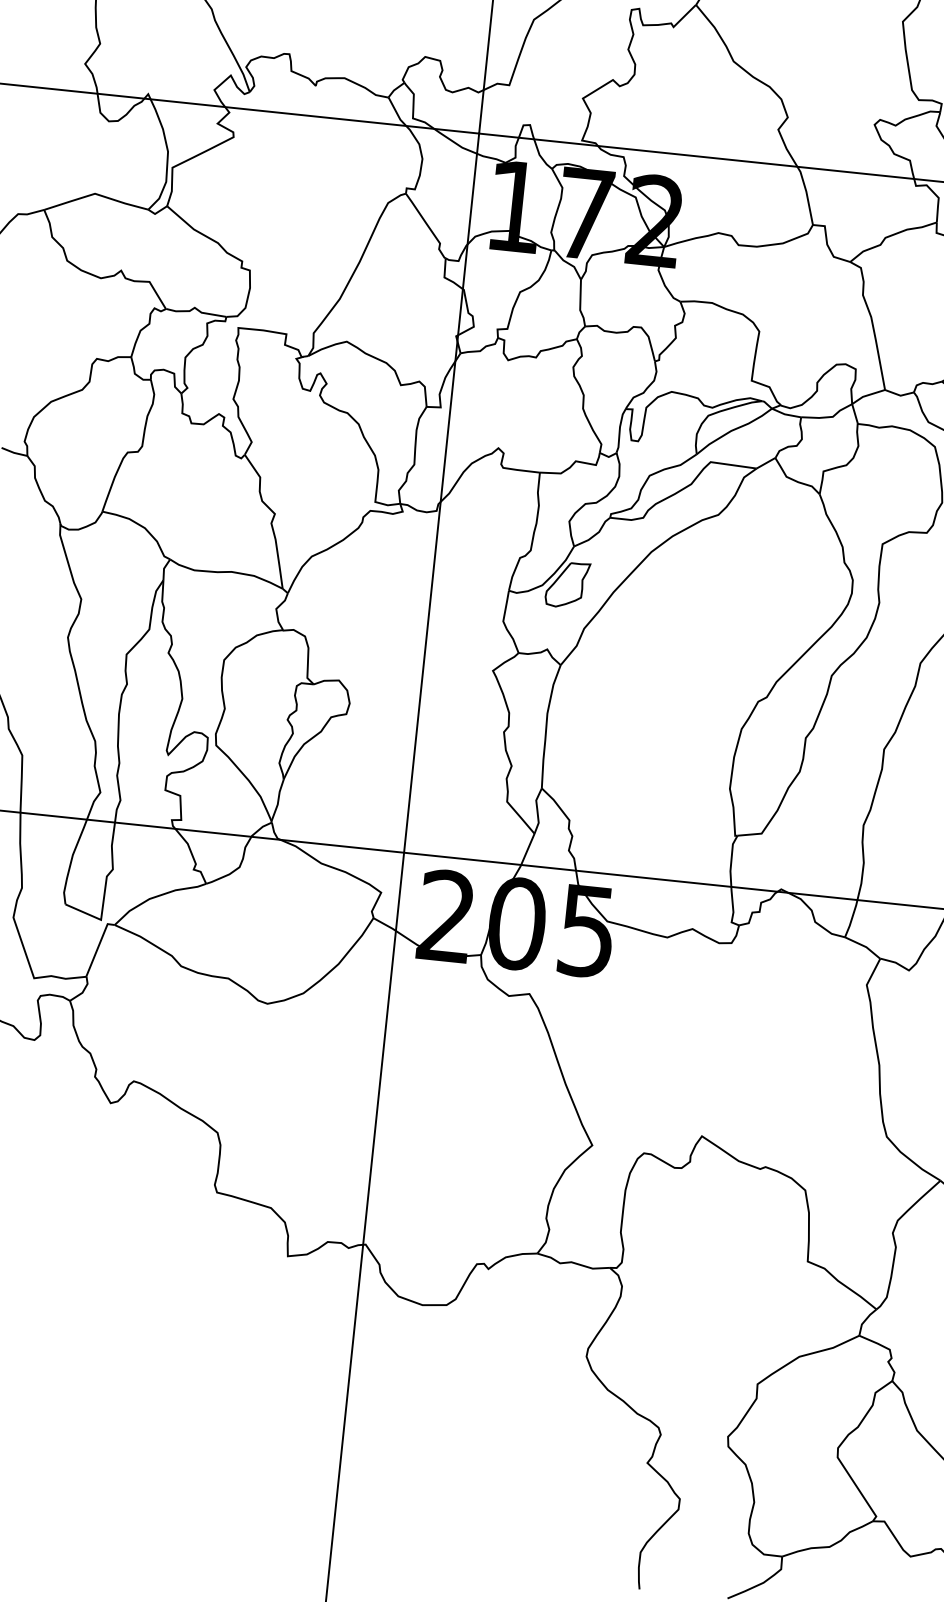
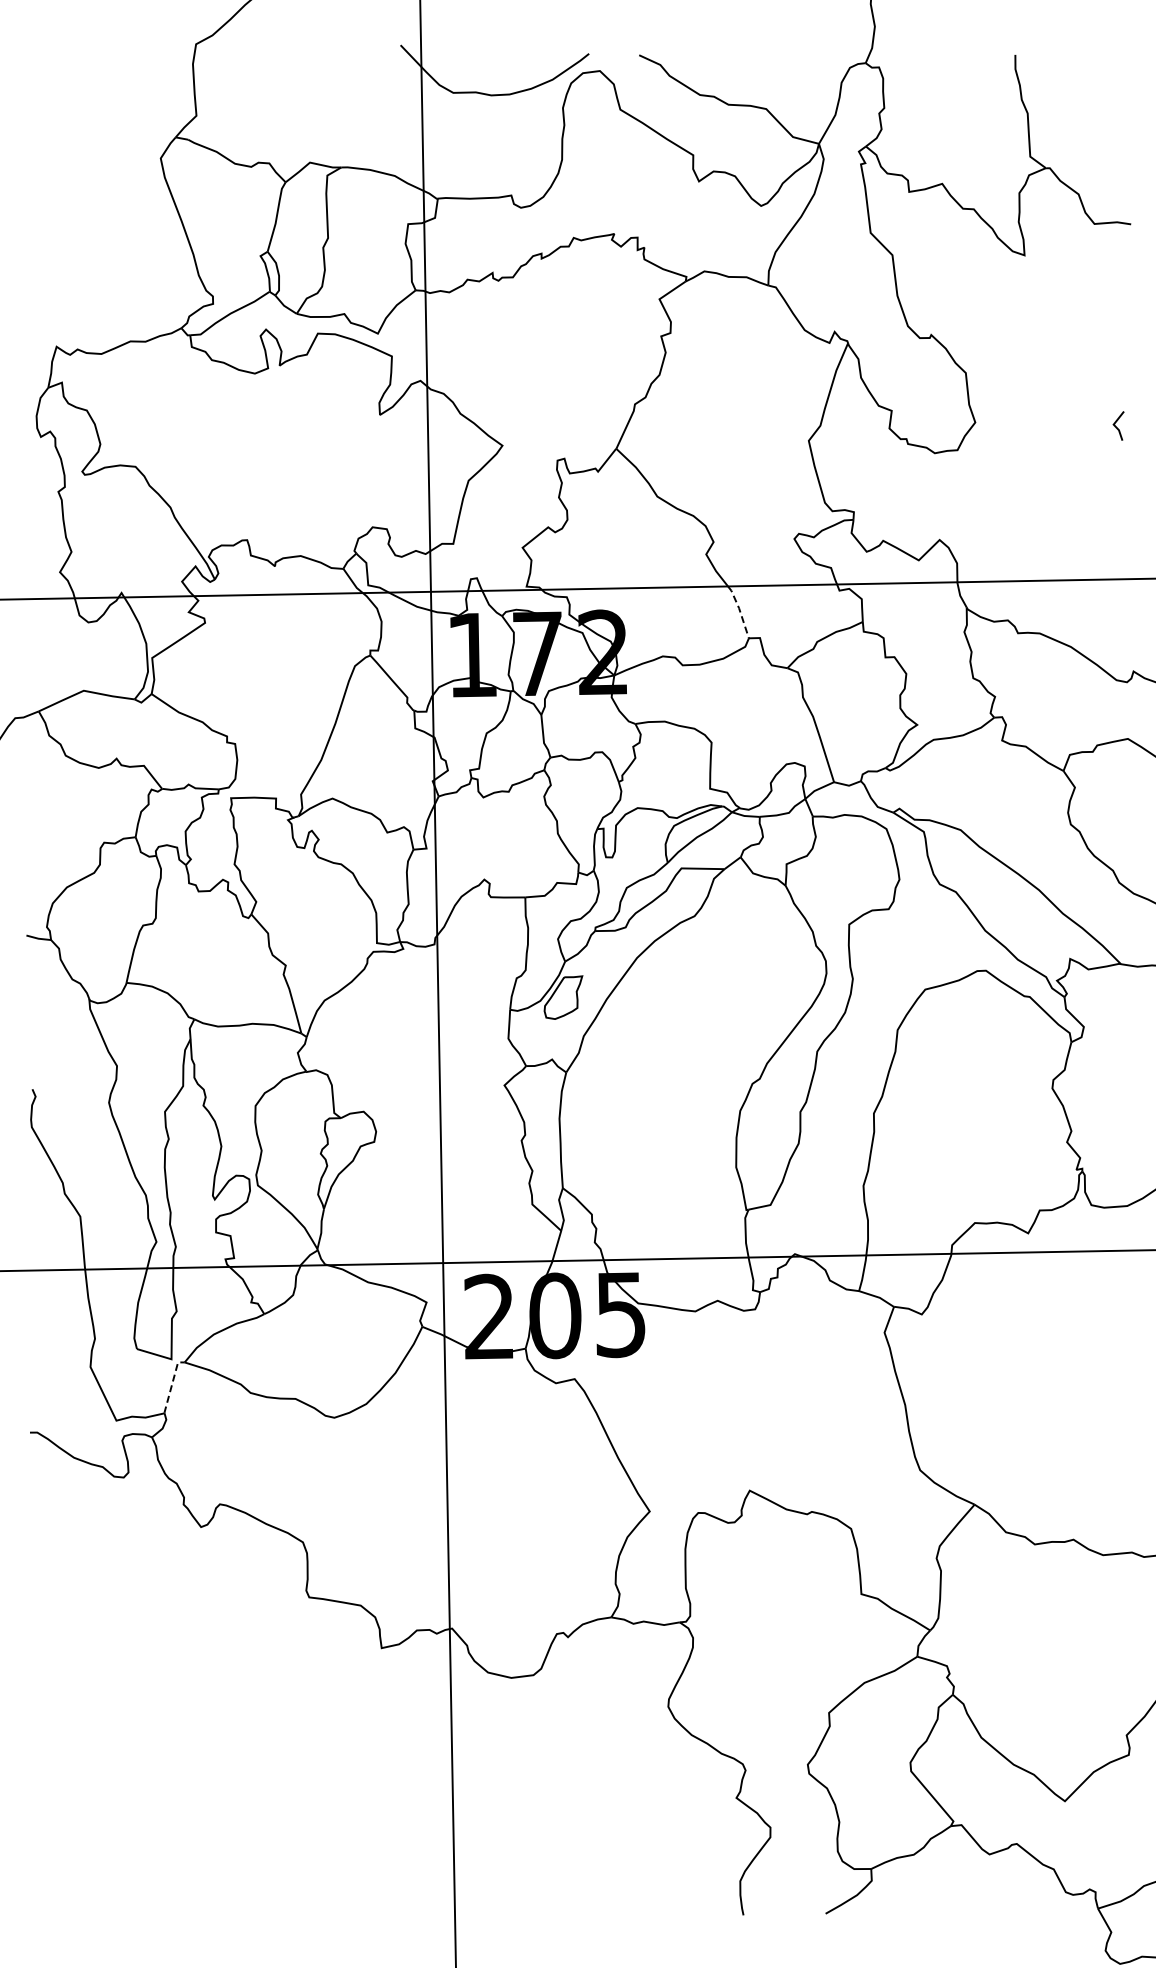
line: (806, 194) -> (739, 610), solid -> dashed
line: (98, 946) -> (172, 1384), solid -> dashed

